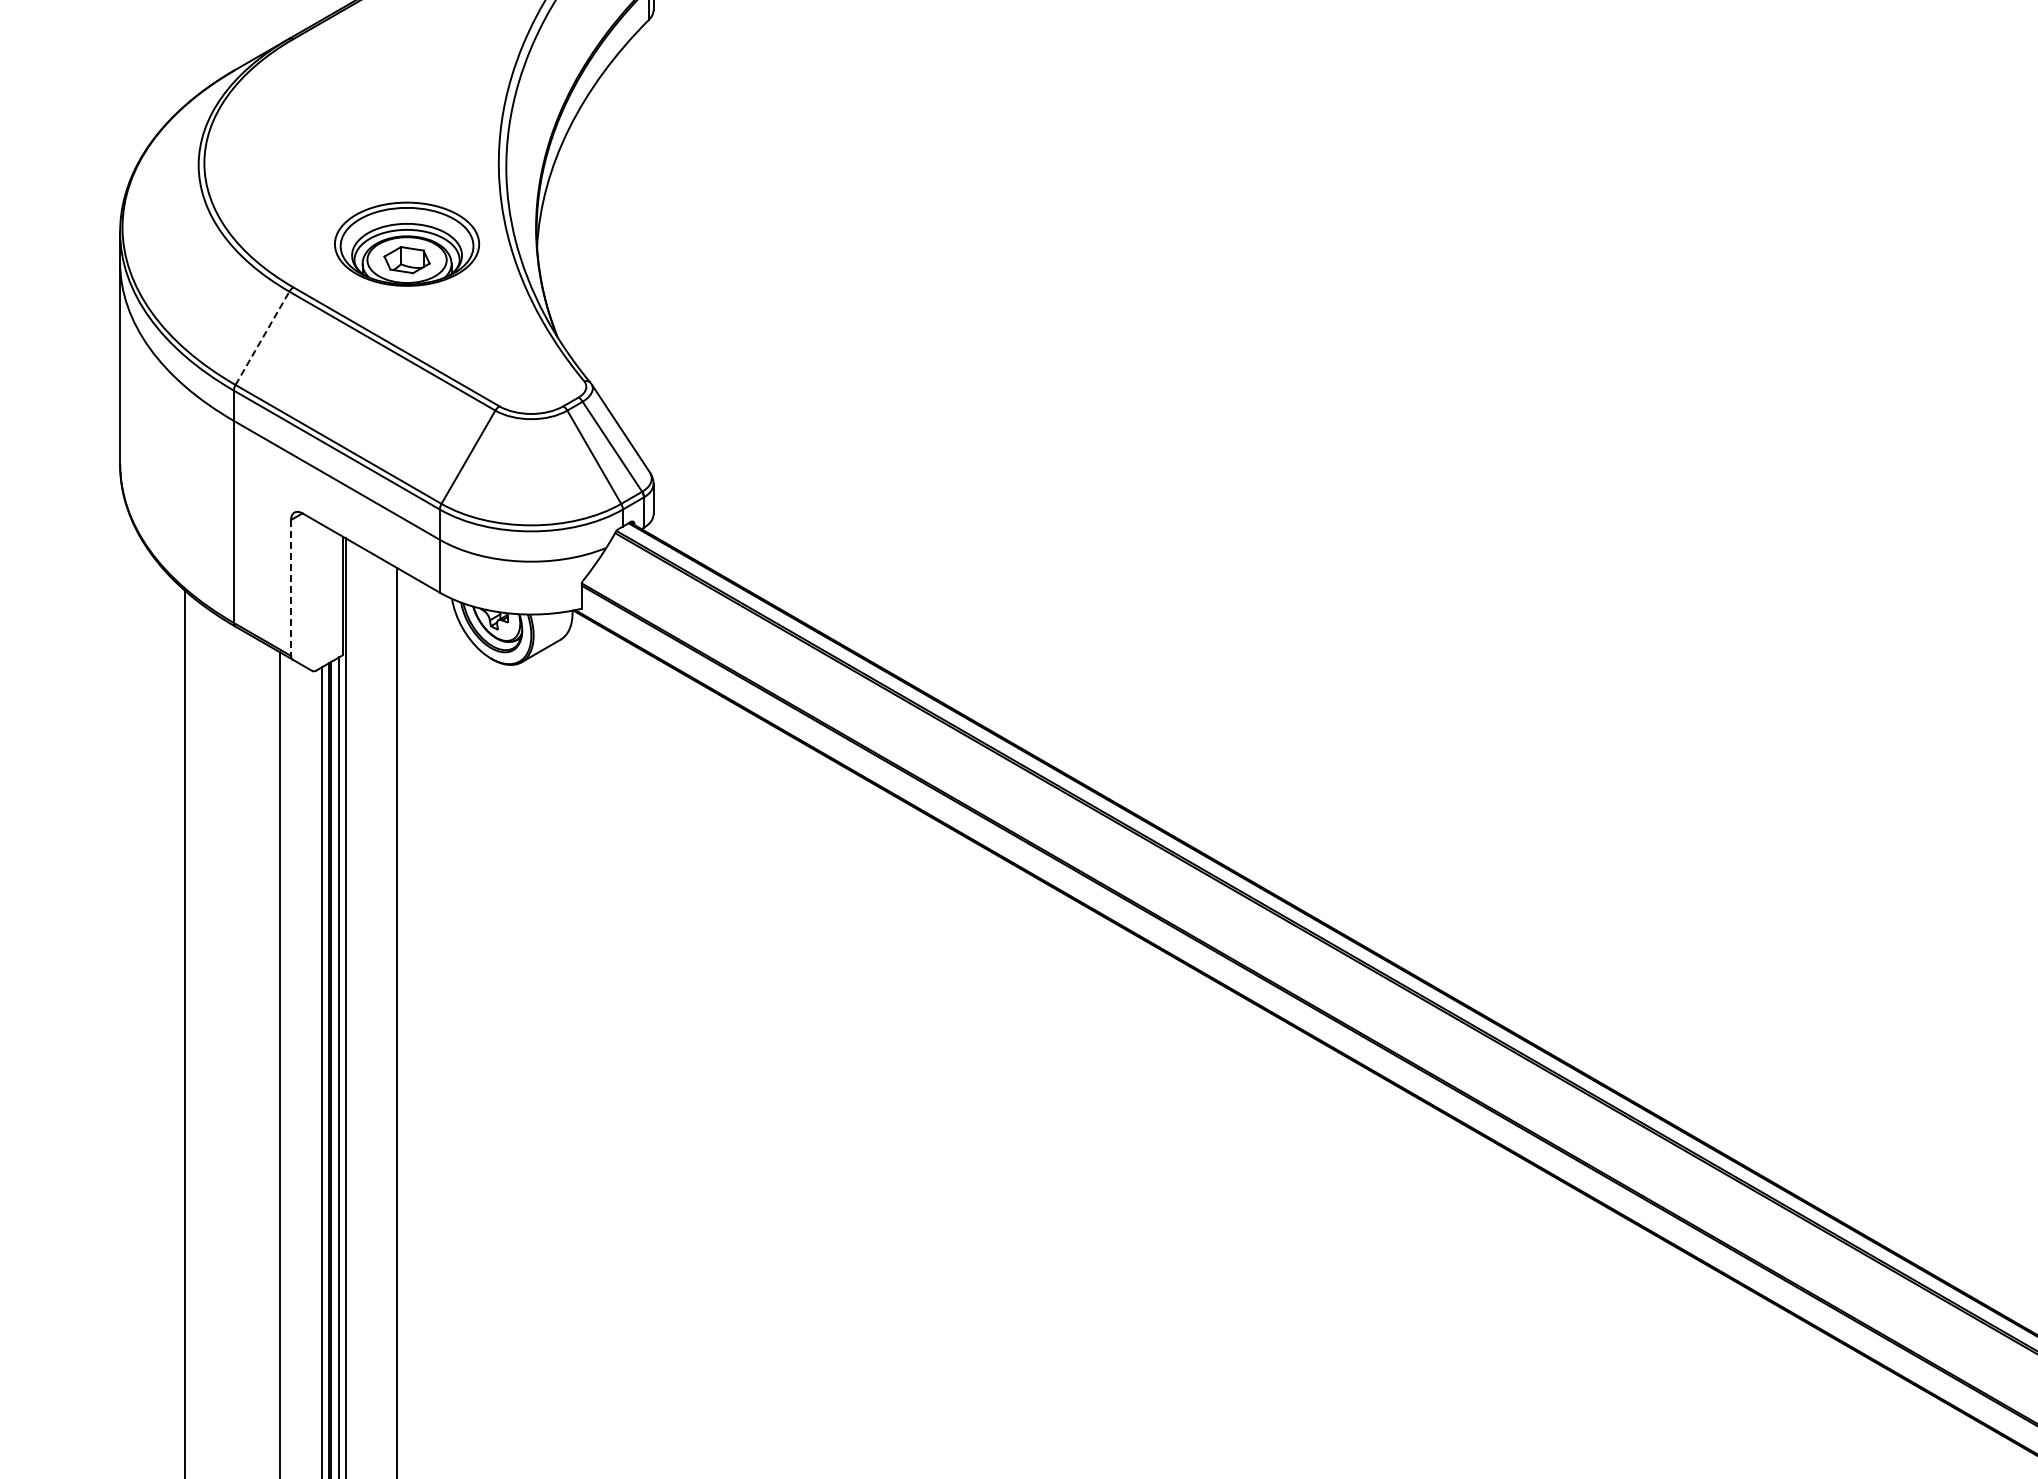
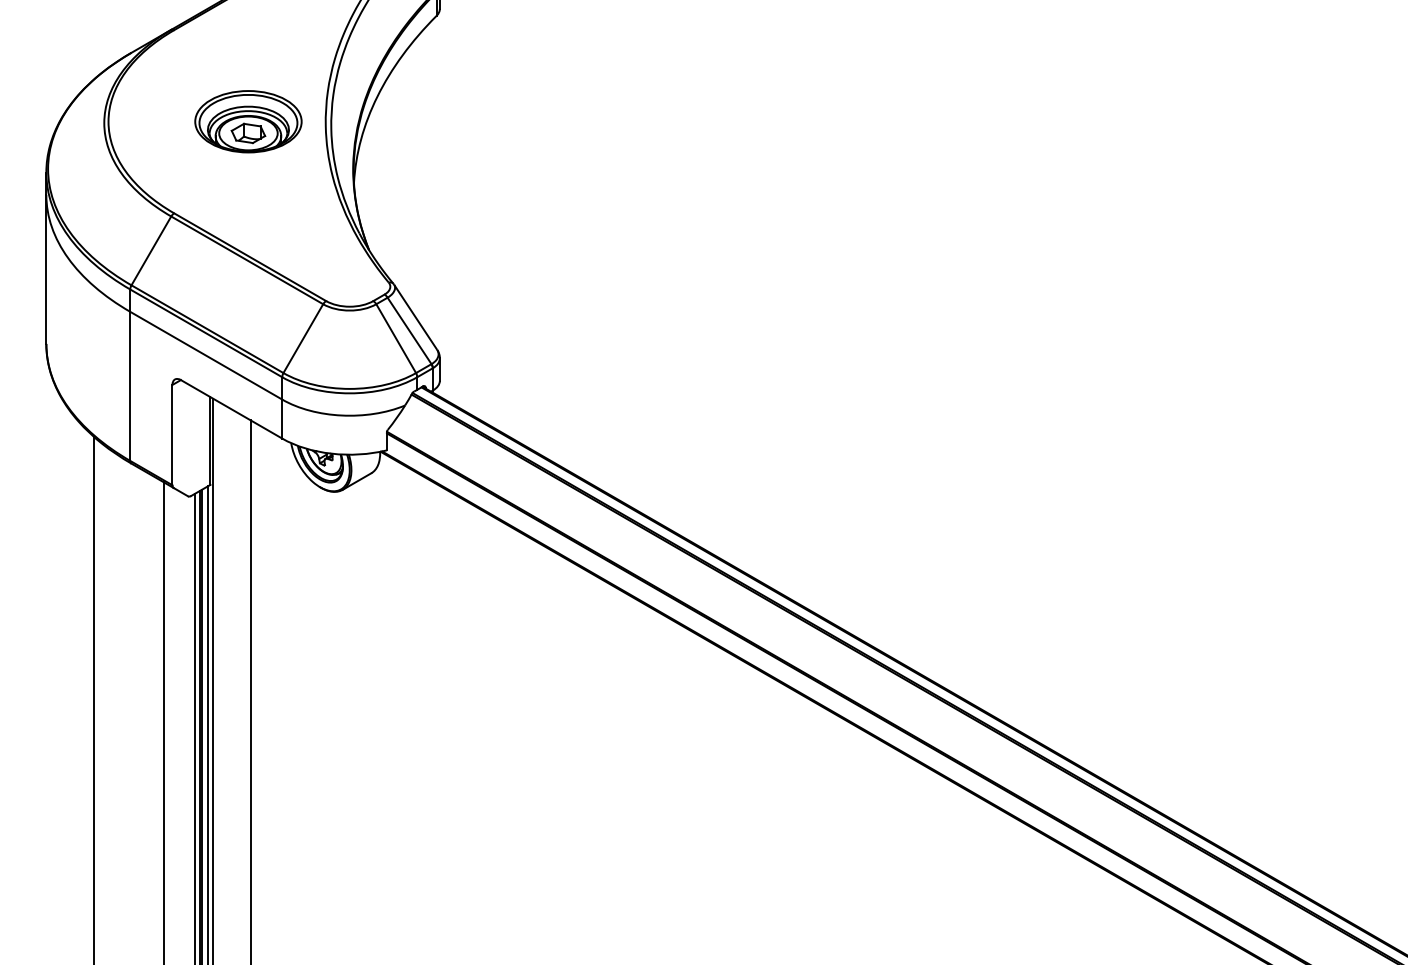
part: (407, 243) -> (248, 121), moved
line: (262, 338) -> (151, 251), dashed -> solid
line: (291, 588) -> (172, 435), dashed -> solid

